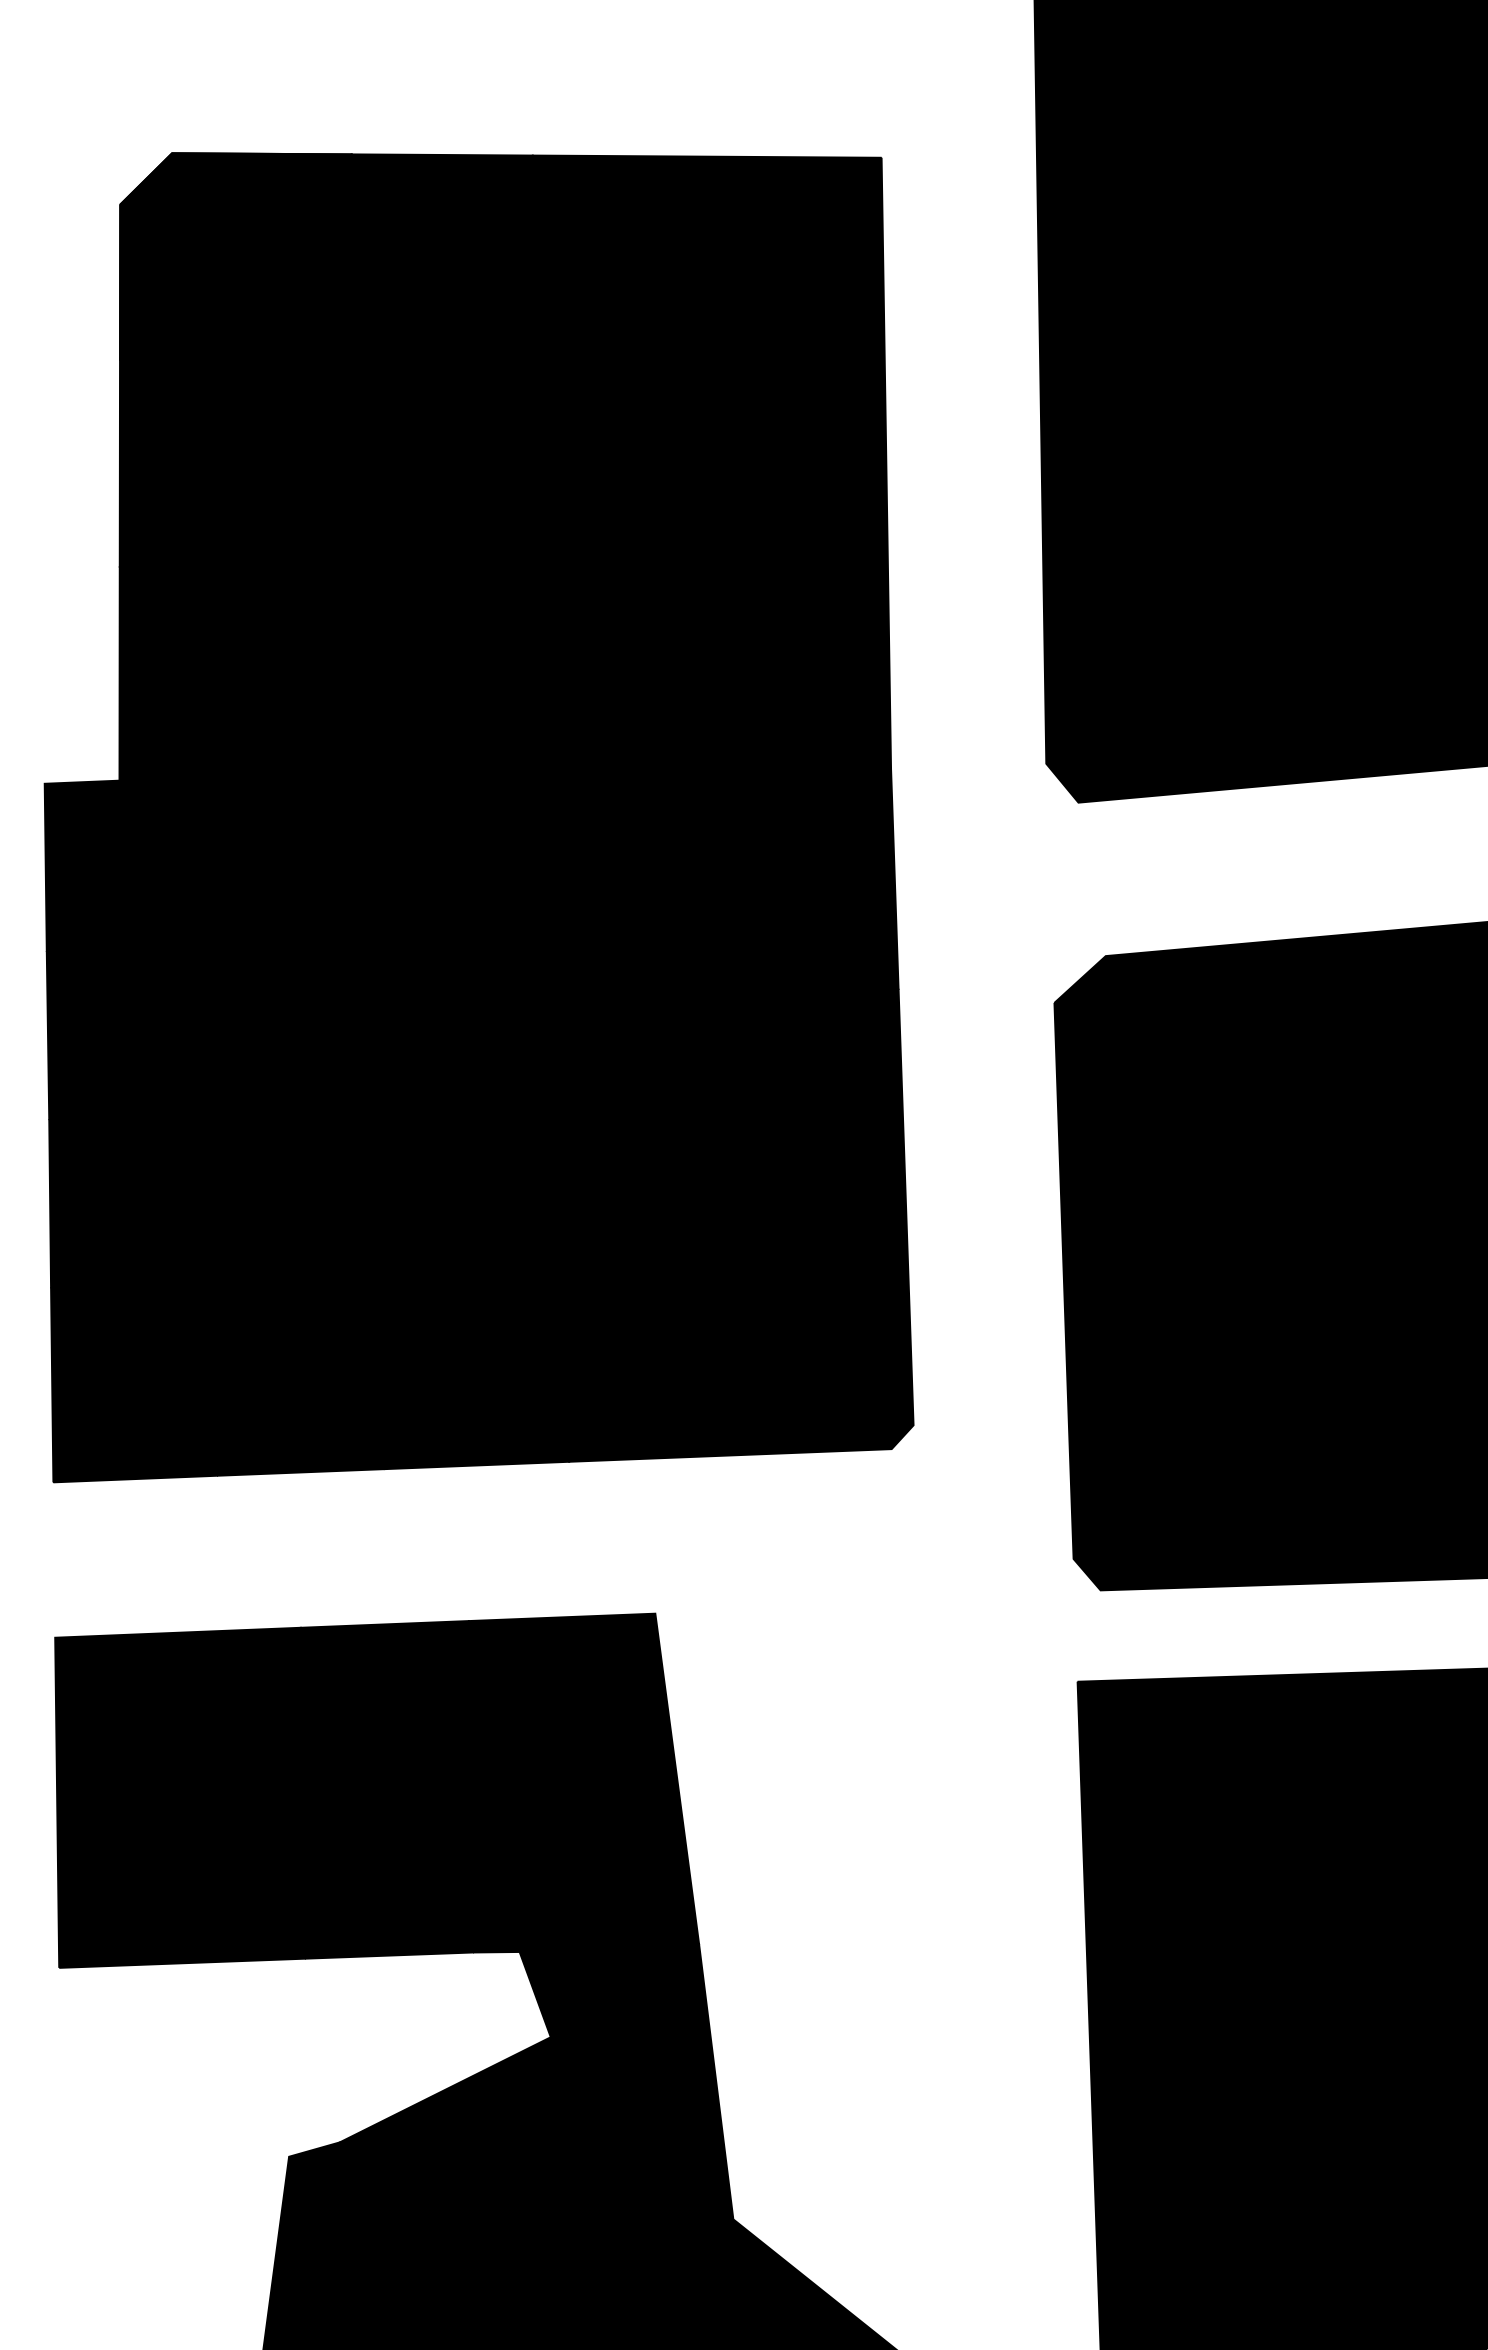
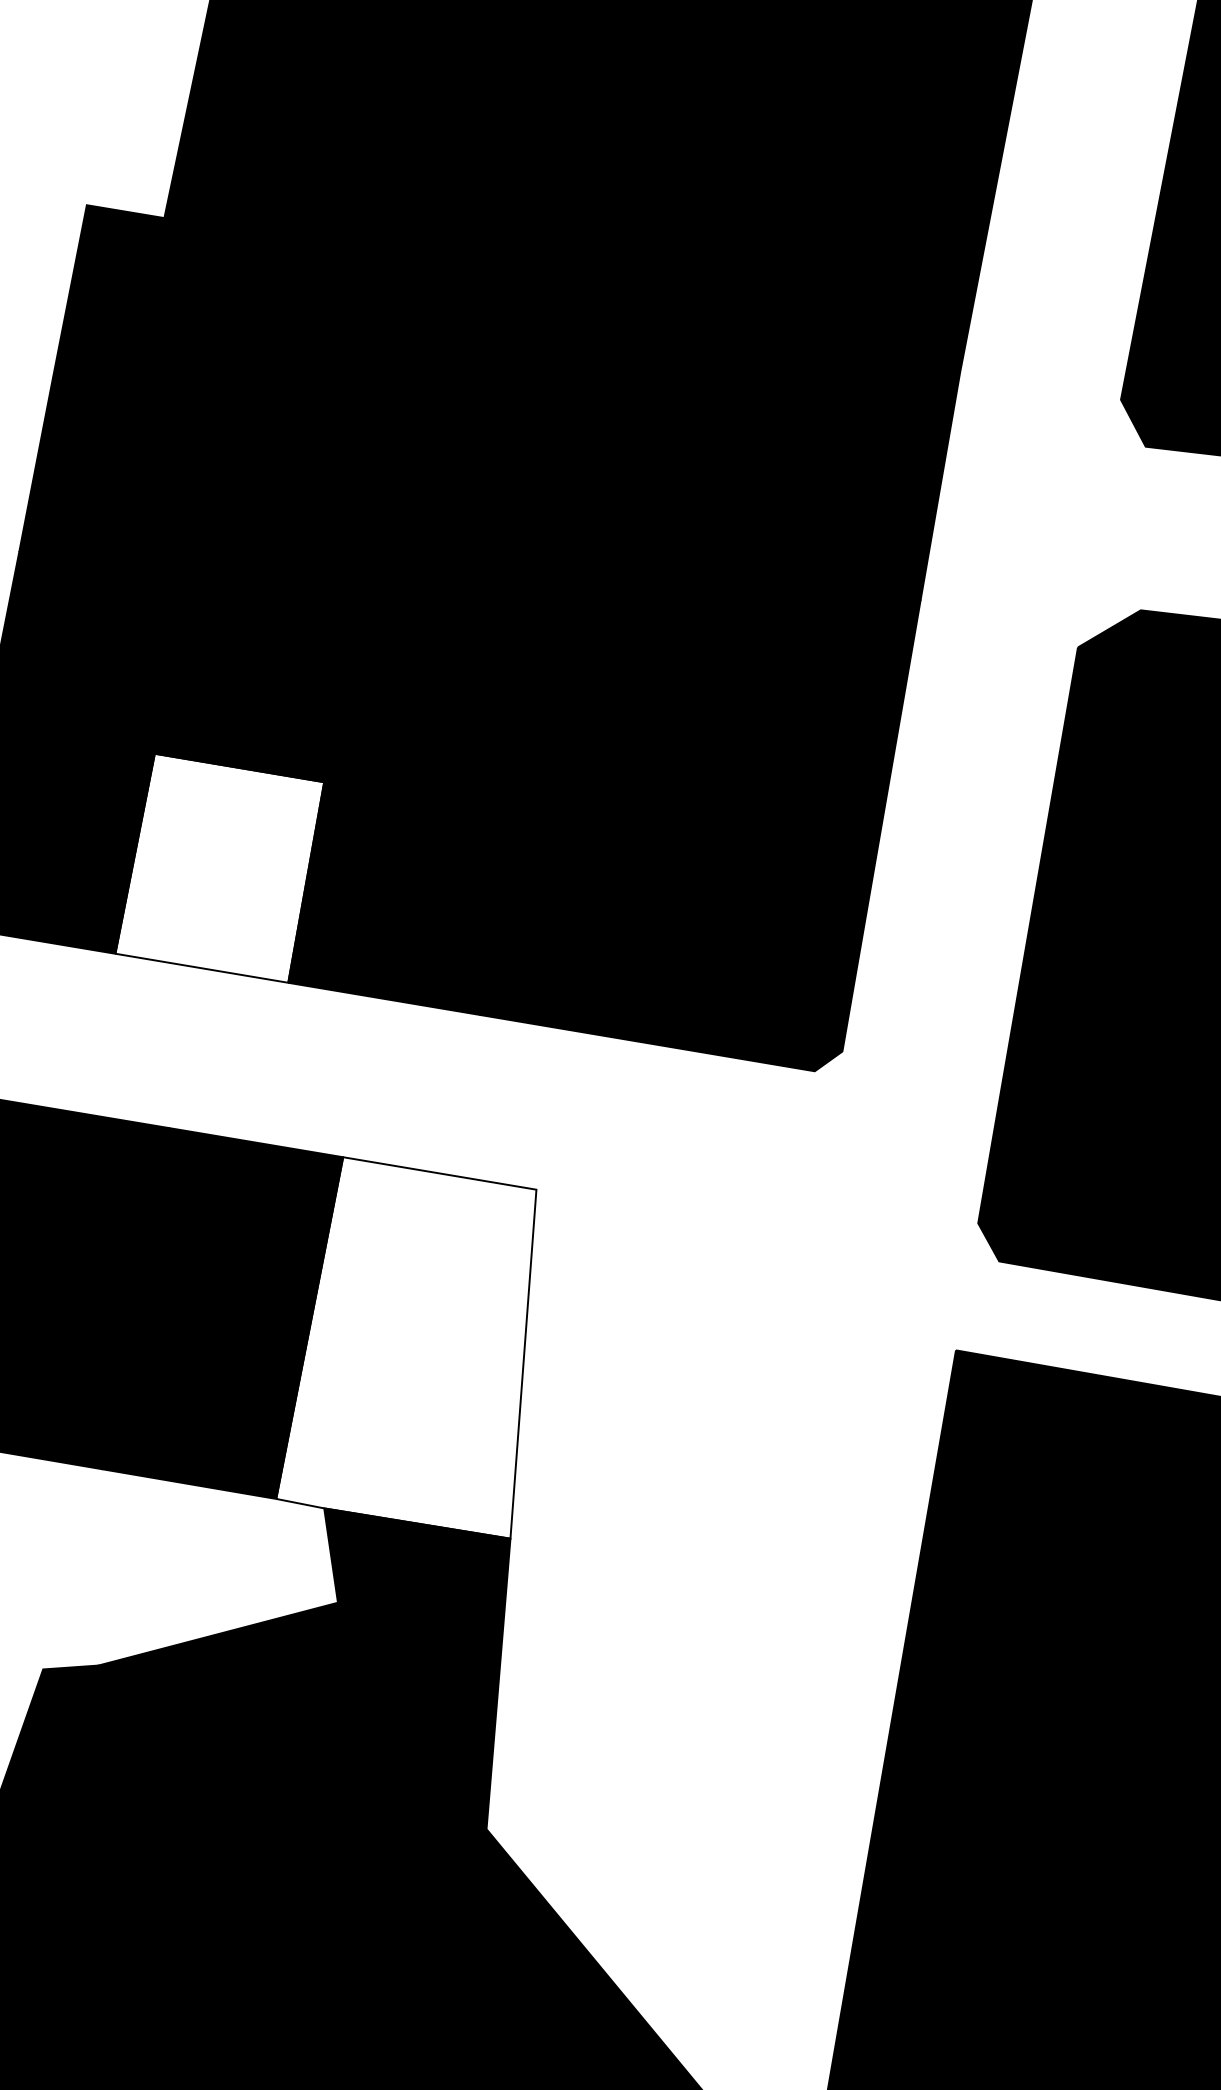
fill: (298, 1375) -> (220, 868), removed
fill: (583, 1782) -> (426, 1347), removed

